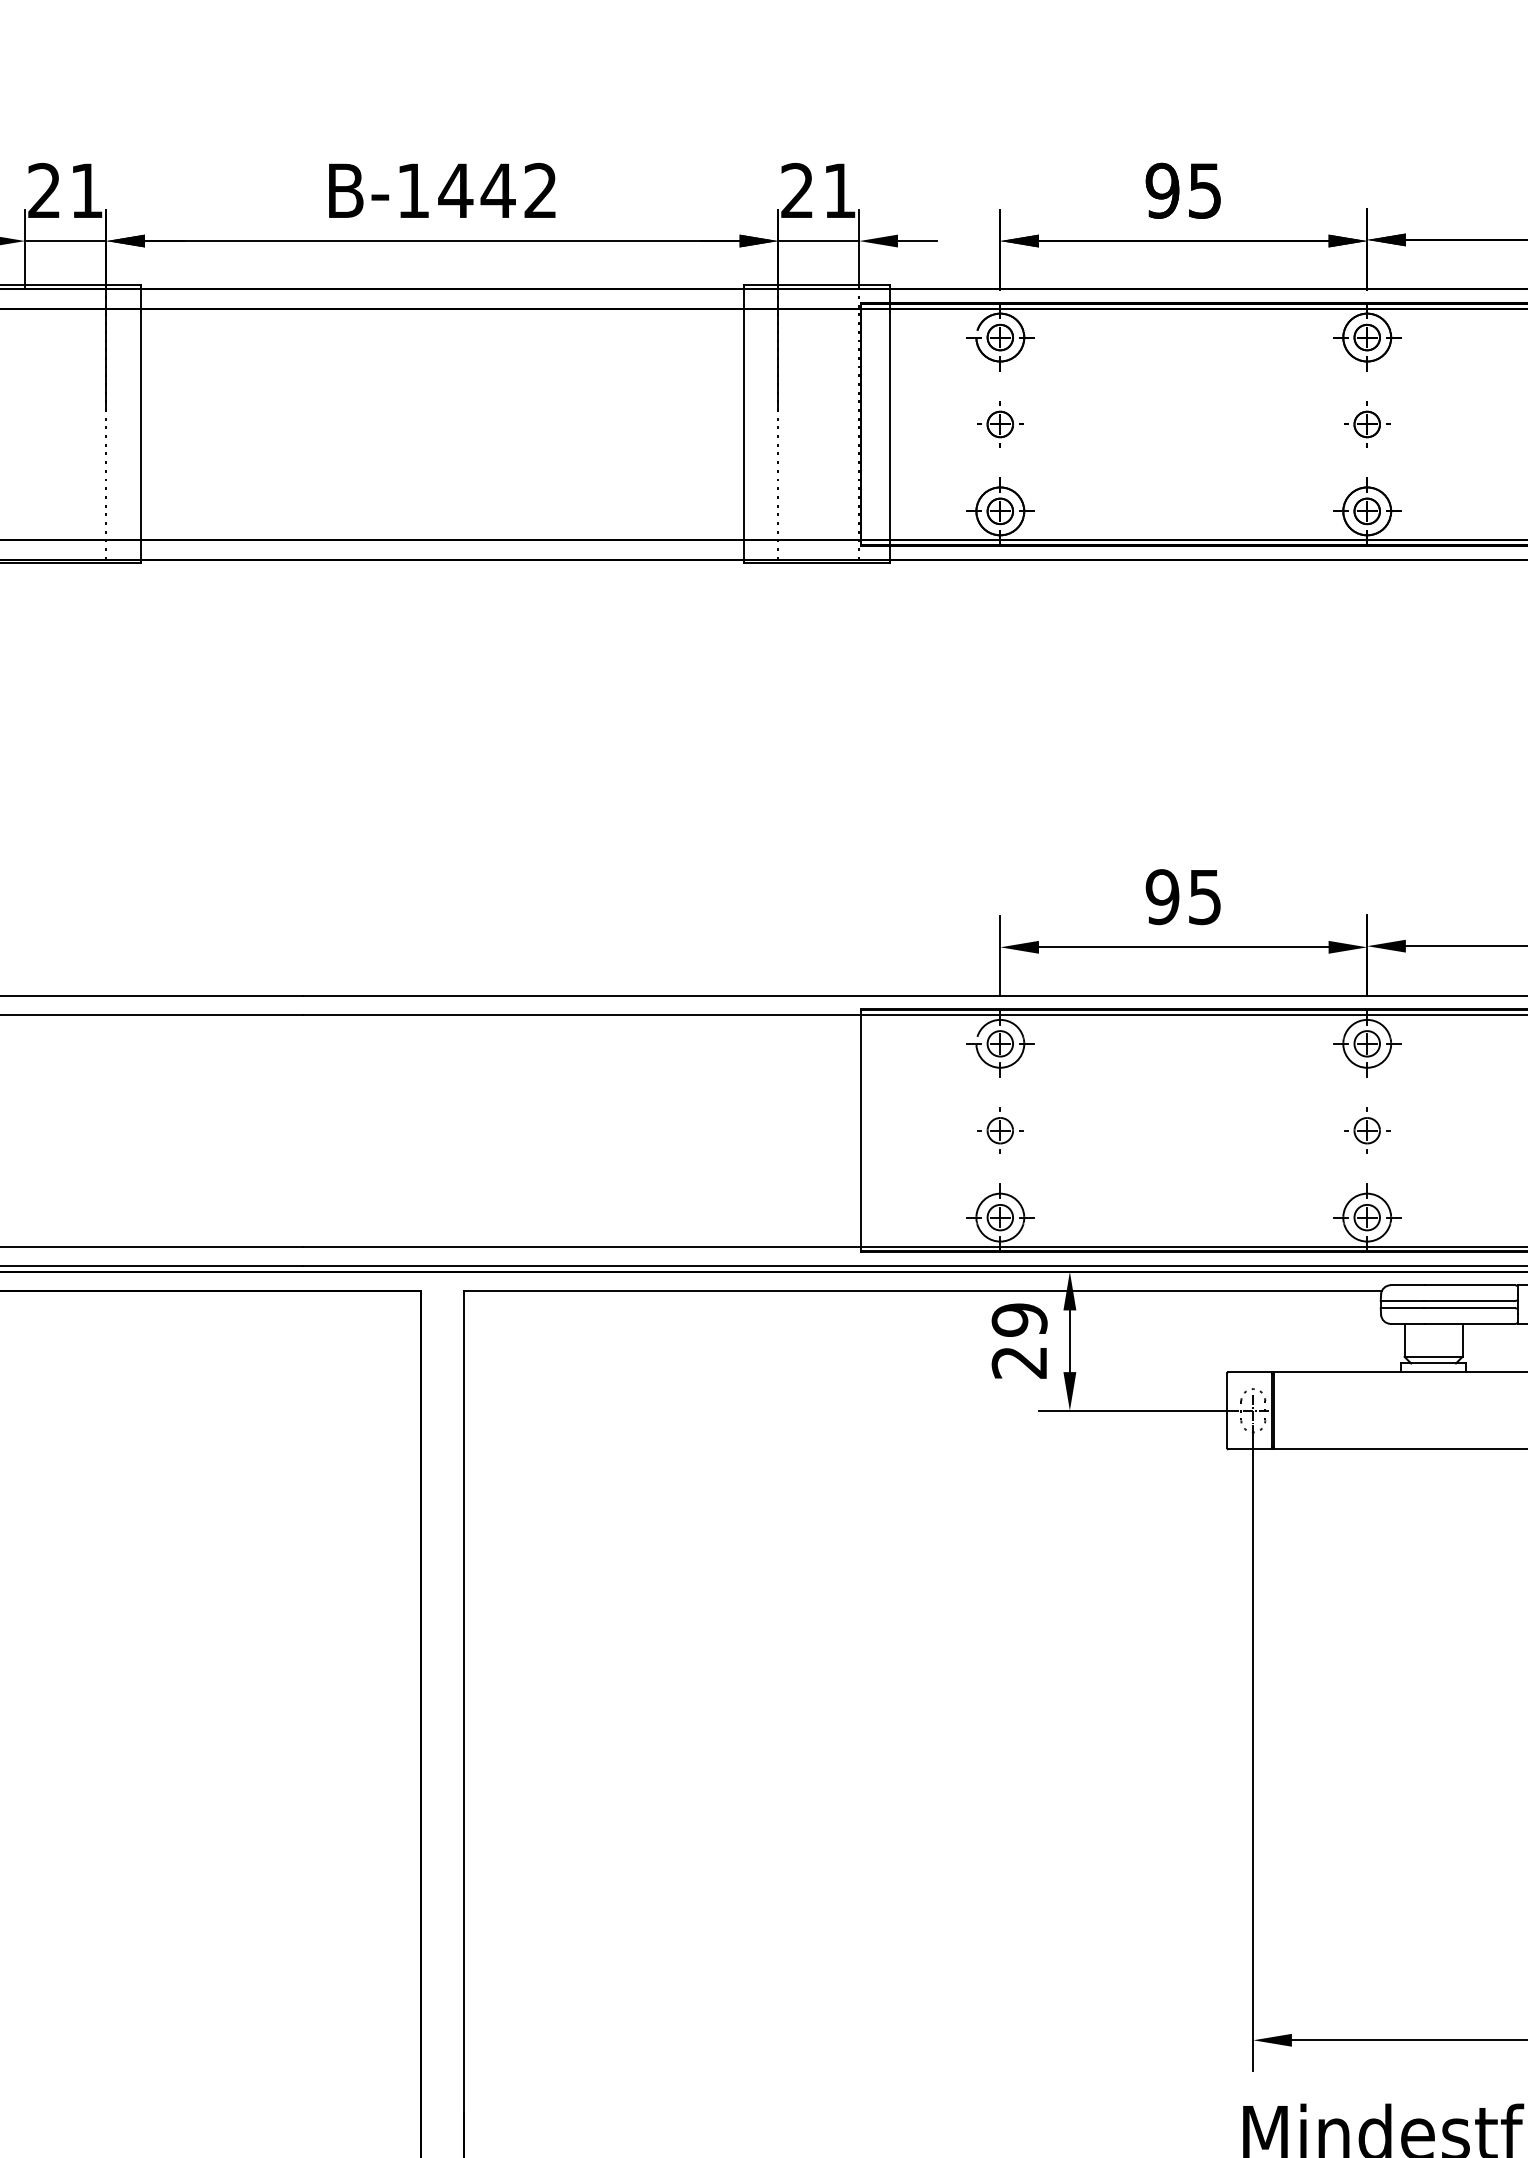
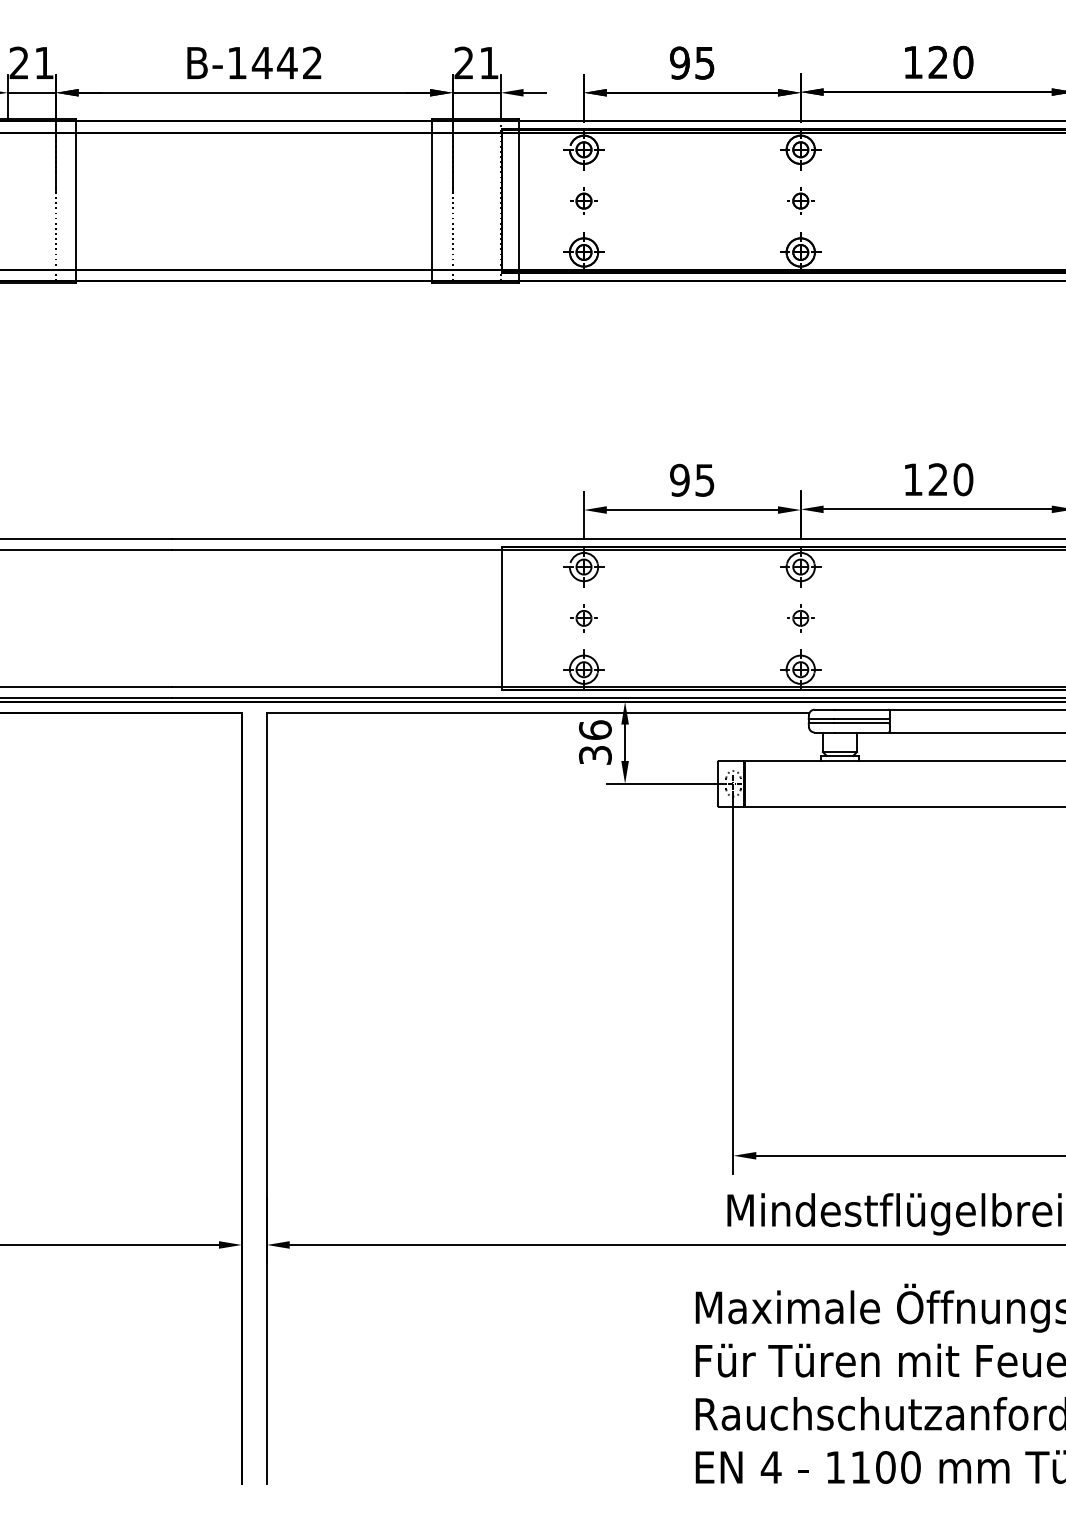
text: (1019, 1340) -> (595, 742), 29 -> 36

